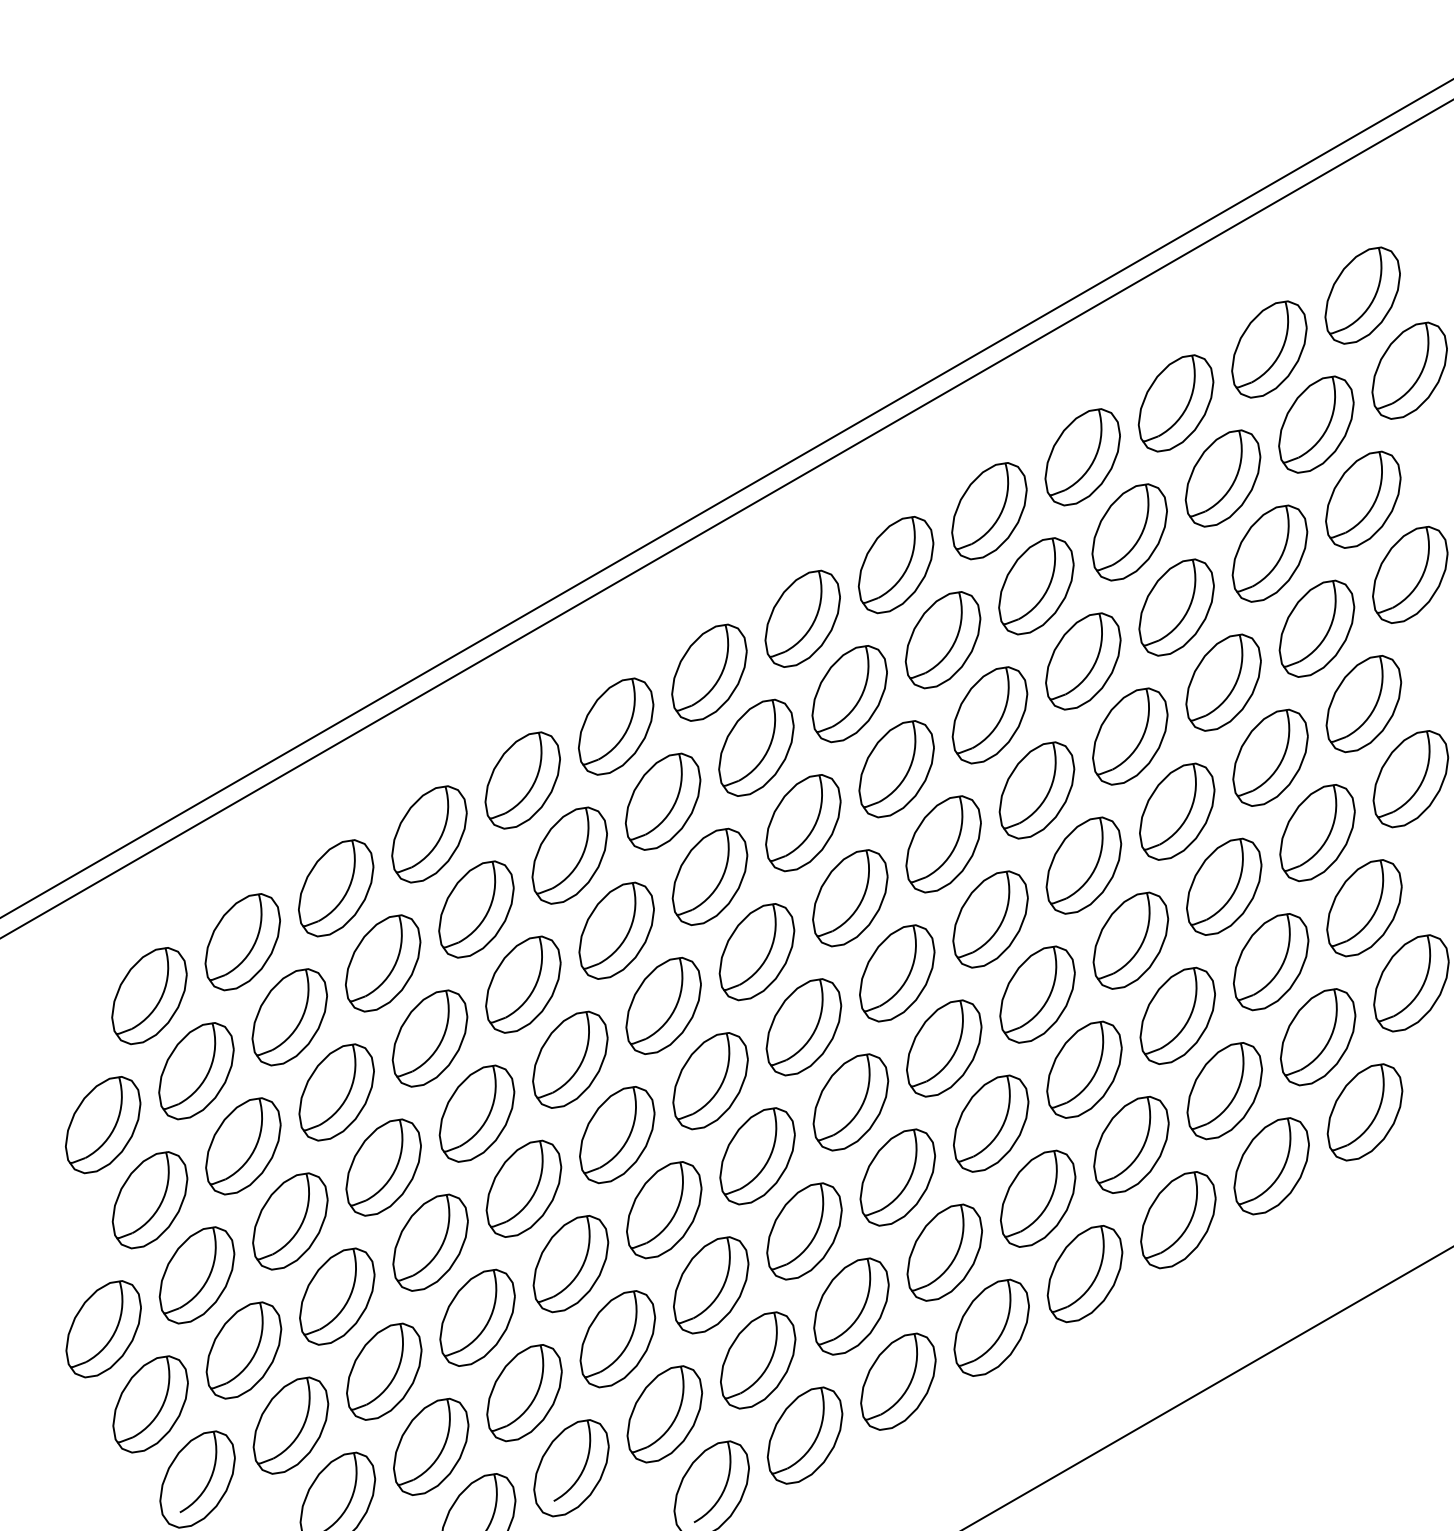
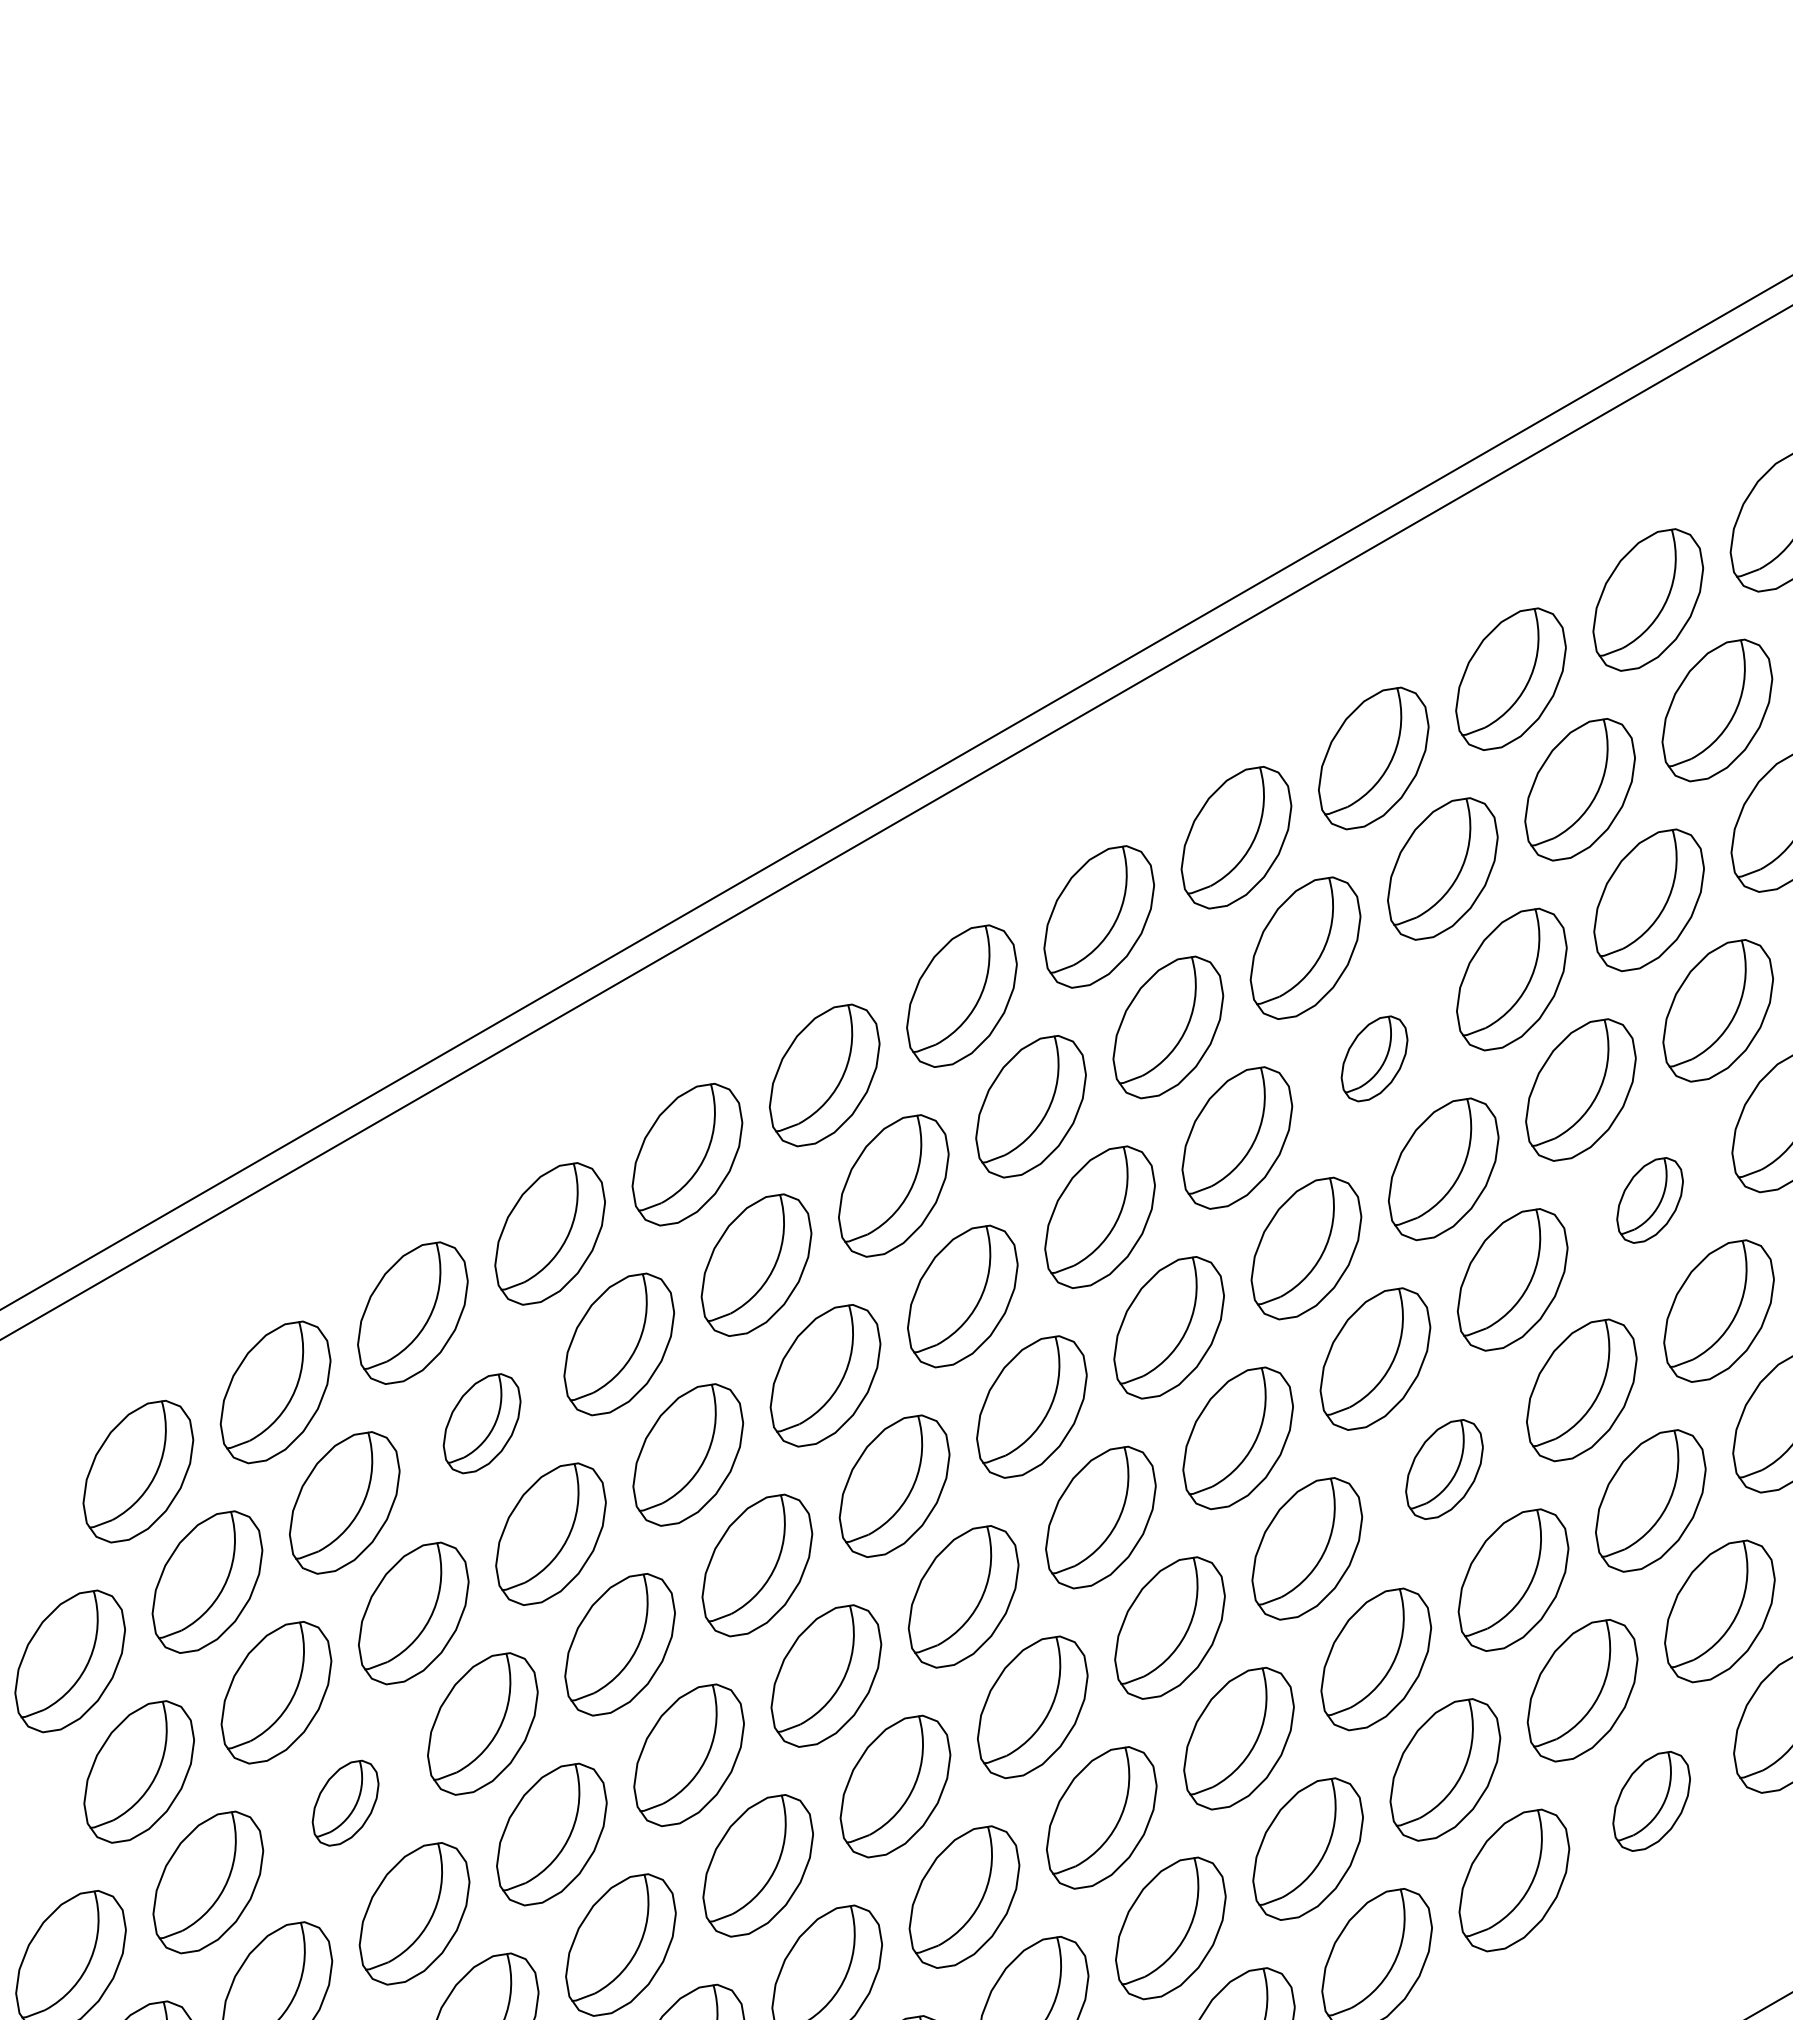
part: (989, 715) -> (1373, 1059), size x0.6
part: (1177, 811) -> (1650, 1200), size x0.6
part: (383, 963) -> (482, 1423), size x0.7
part: (1037, 994) -> (1444, 1469), size x0.7
part: (1178, 1220) -> (1651, 1801), size x0.7
part: (290, 1221) -> (345, 1803), size x0.6

